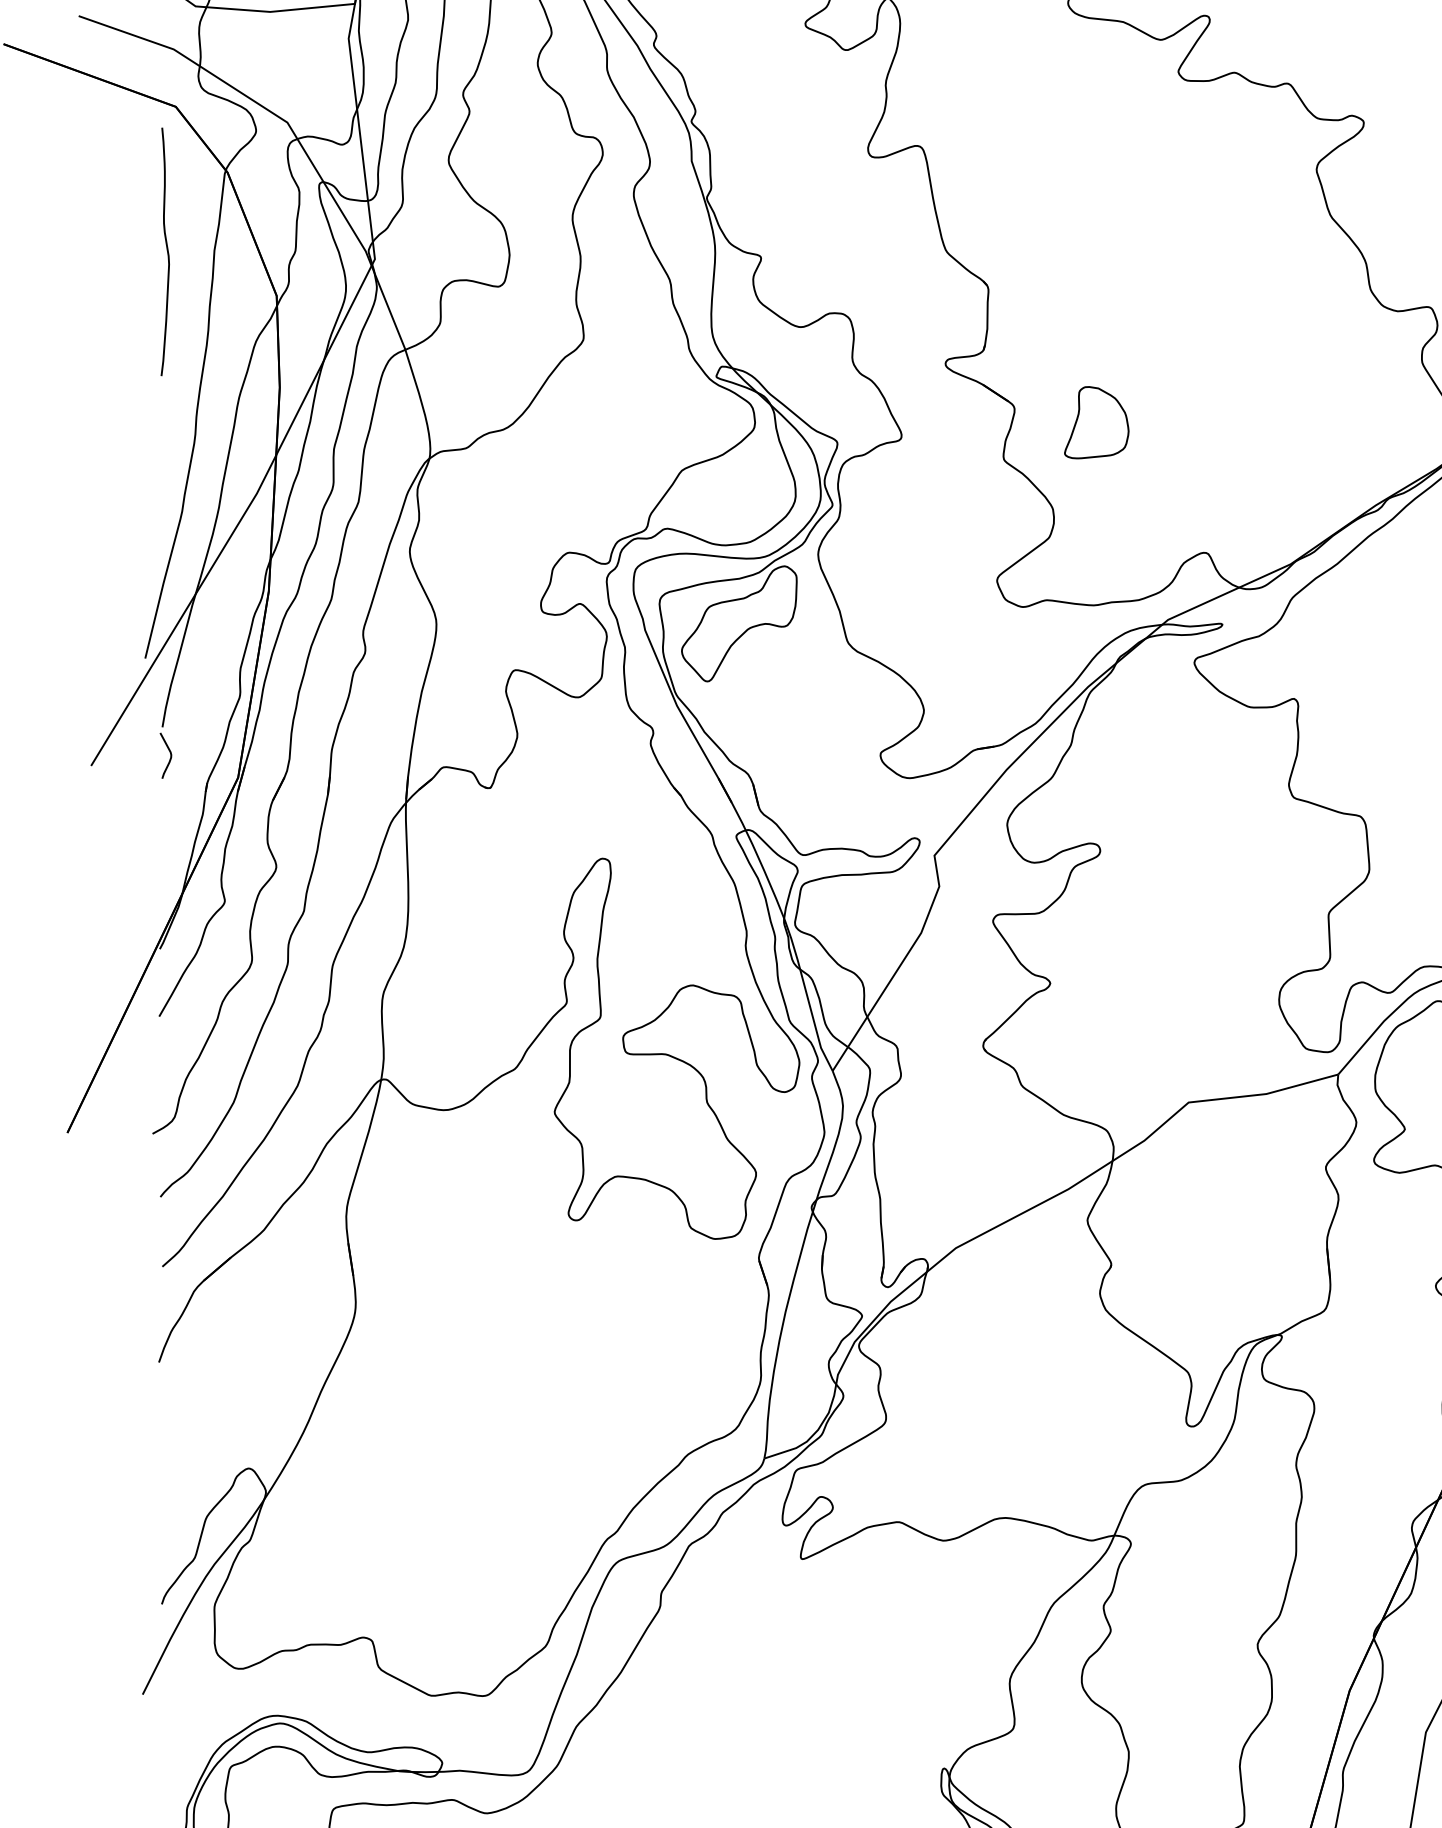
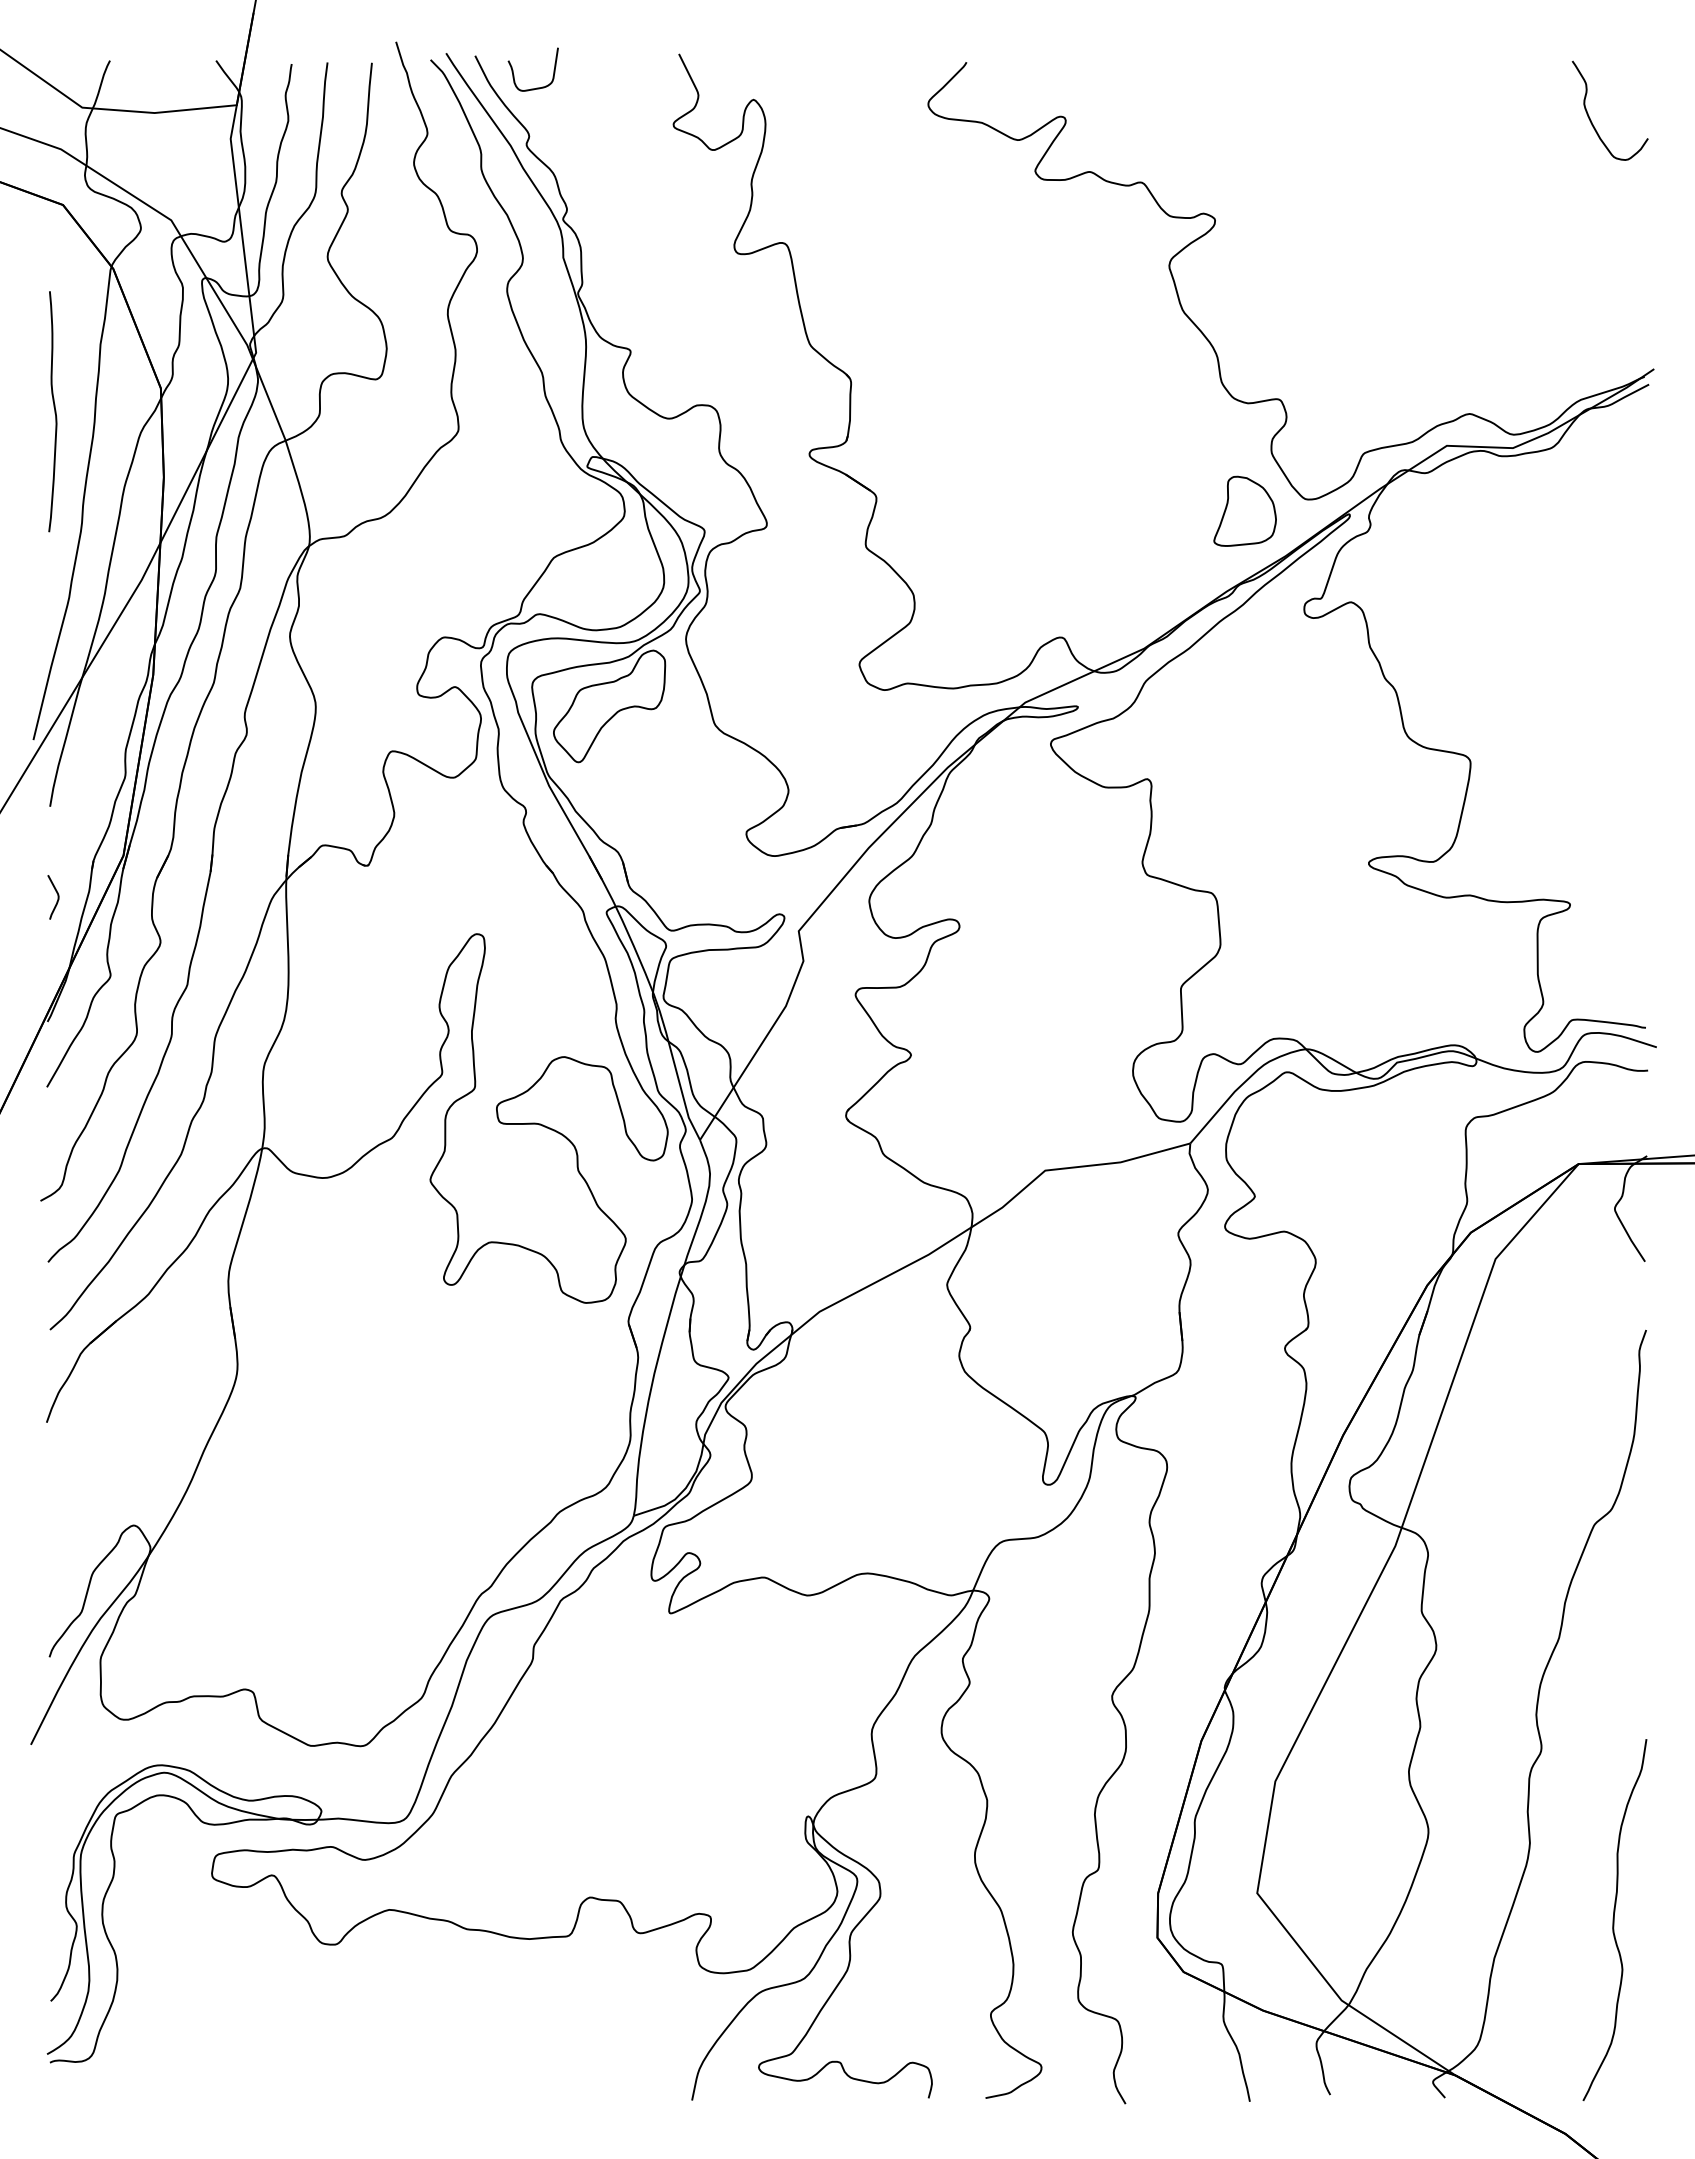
curve: (166, 251) -> (54, 411), moved
part: (1096, 421) -> (1244, 510), moved
curve: (170, 755) -> (57, 897), moved

